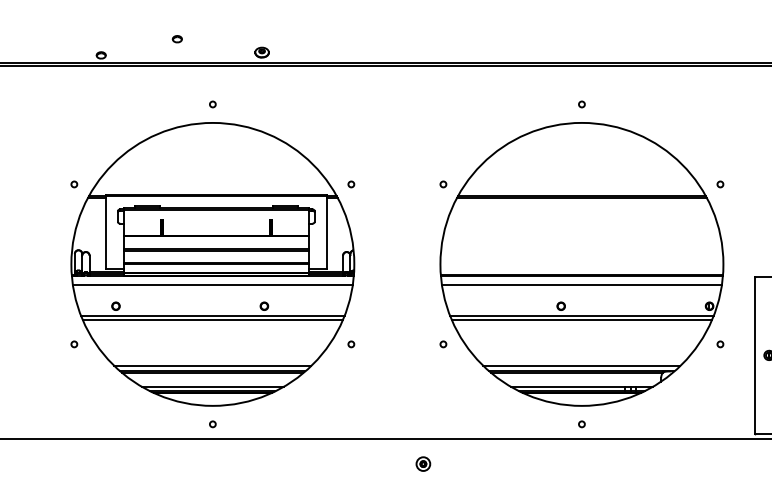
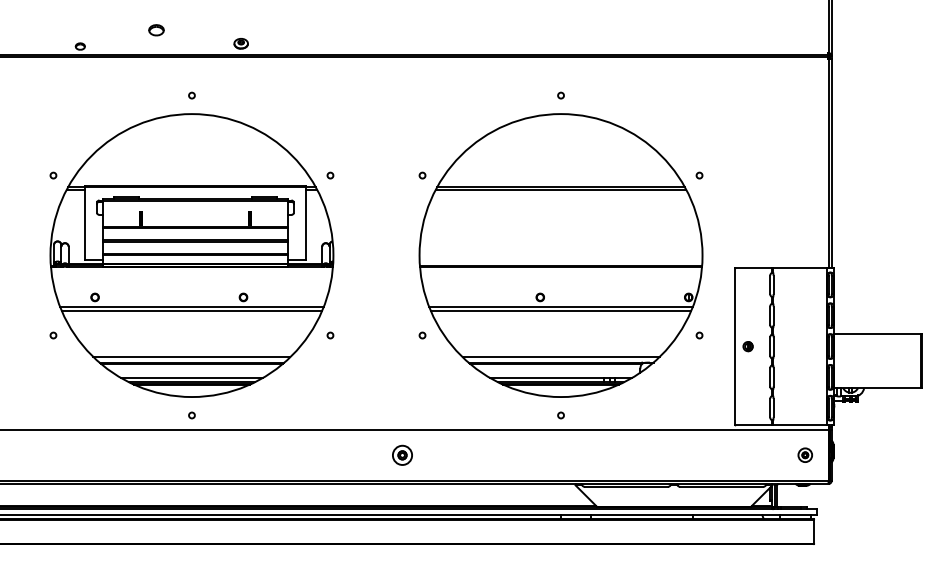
part: (177, 39) -> (156, 30), size x1.6
line: (212, 284) -> (191, 275), removed
line: (582, 284) -> (561, 275), removed
part: (423, 463) -> (402, 454), size x1.4

